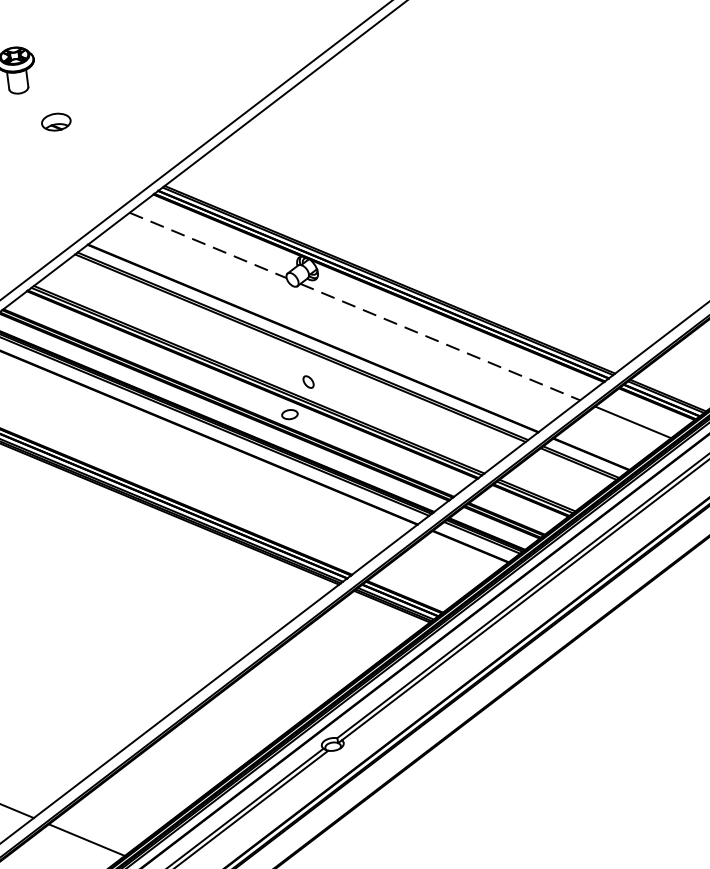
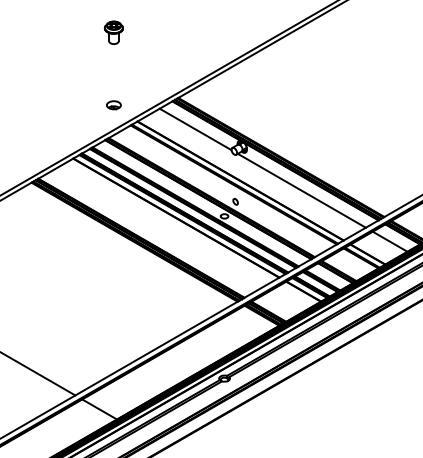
part: (55, 122) -> (113, 105), moved
line: (209, 245) -> (196, 129), dashed -> solid
line: (439, 341) -> (301, 190), dashed -> solid

